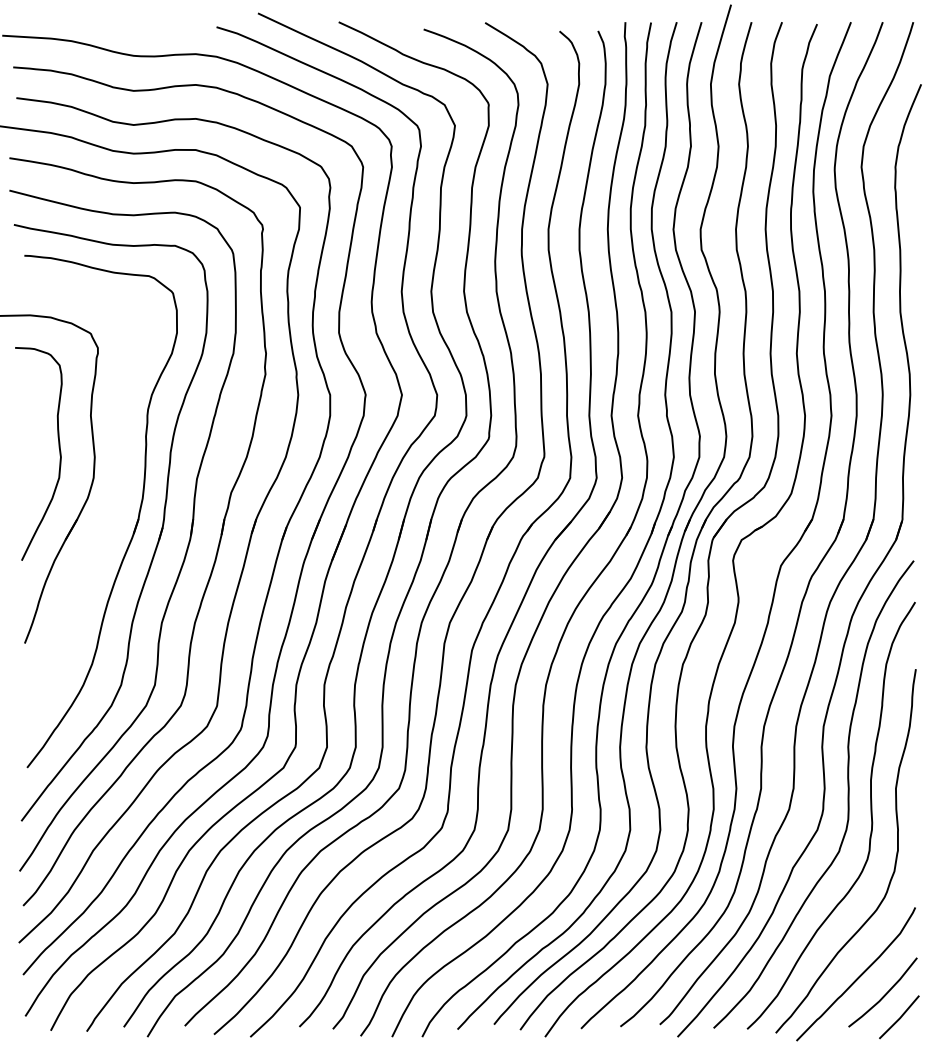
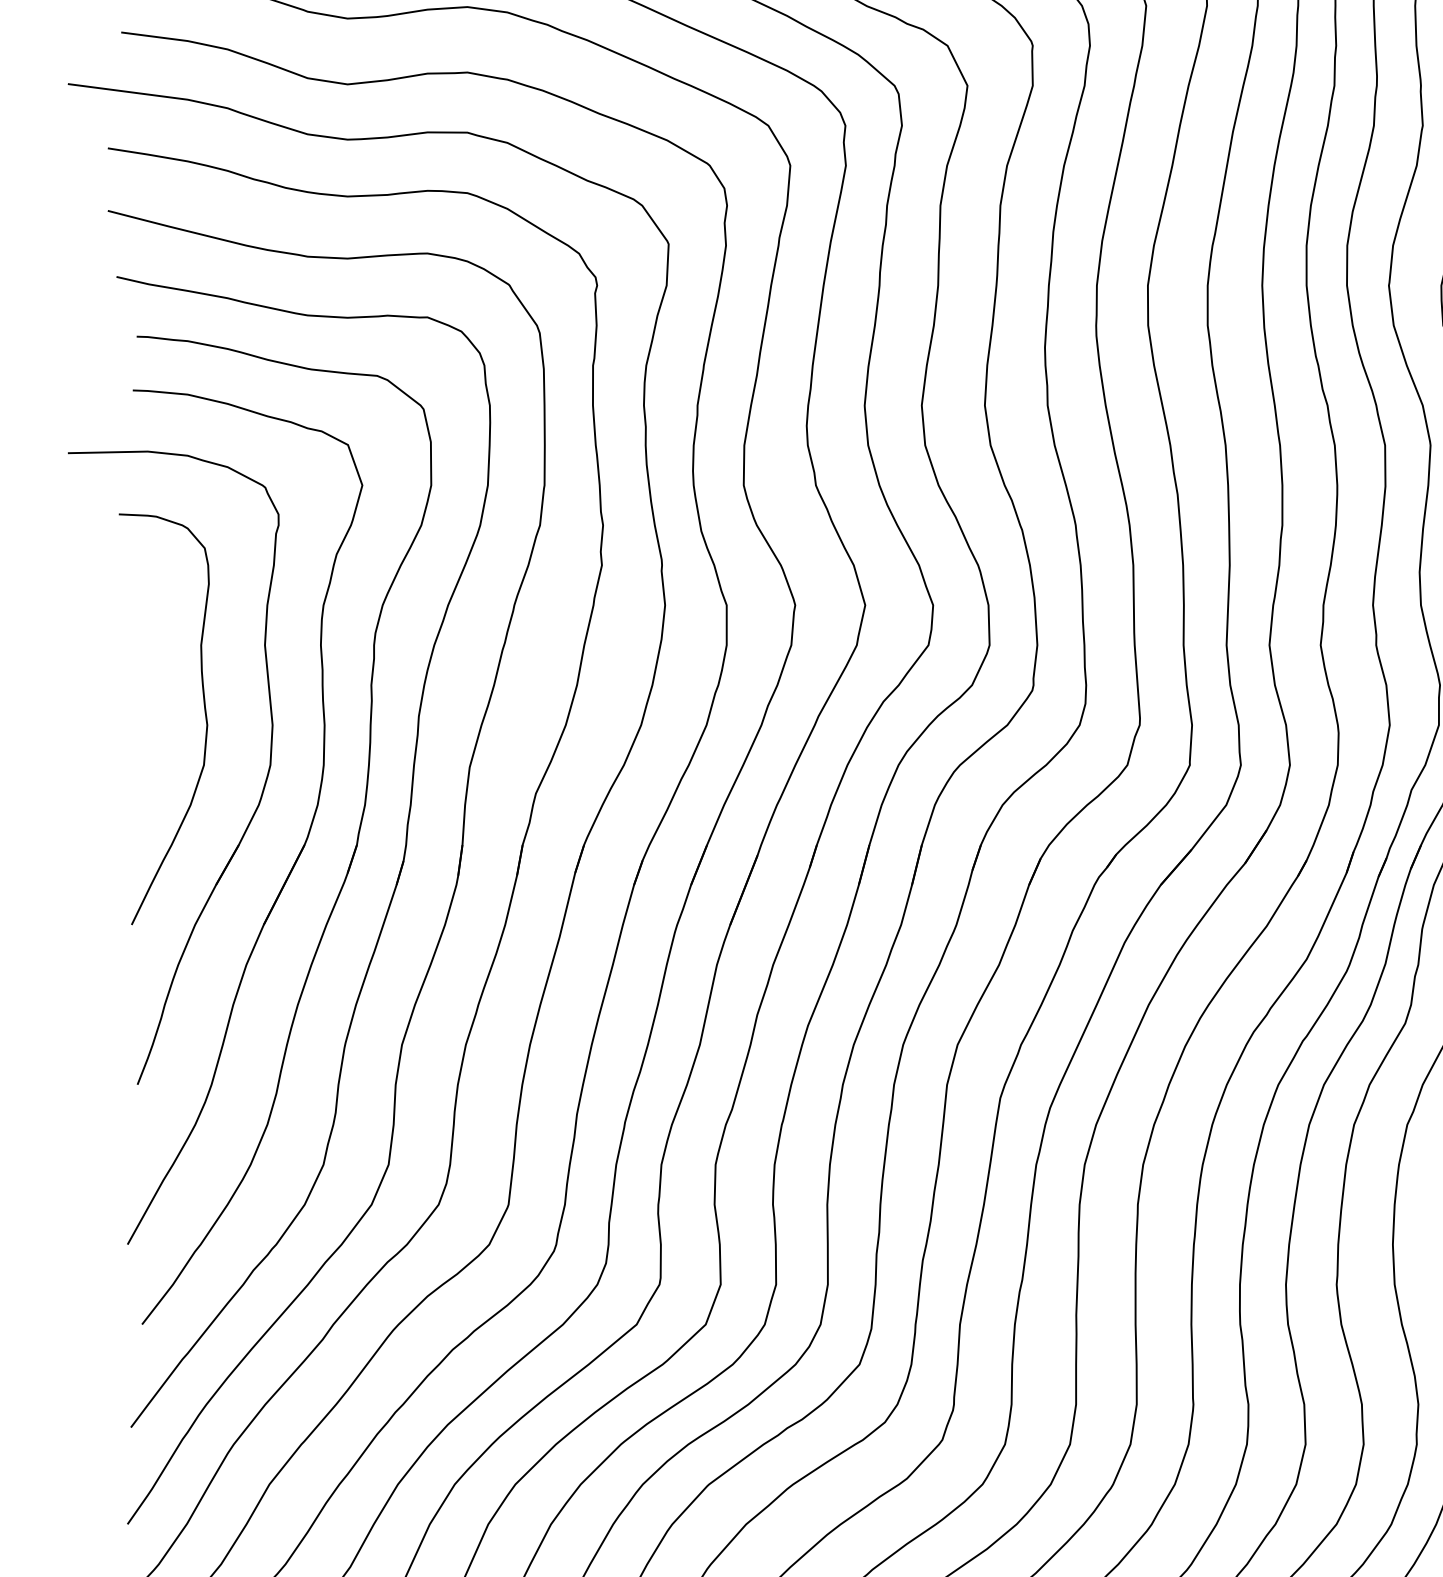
part: (111, 515) -> (304, 837), added

